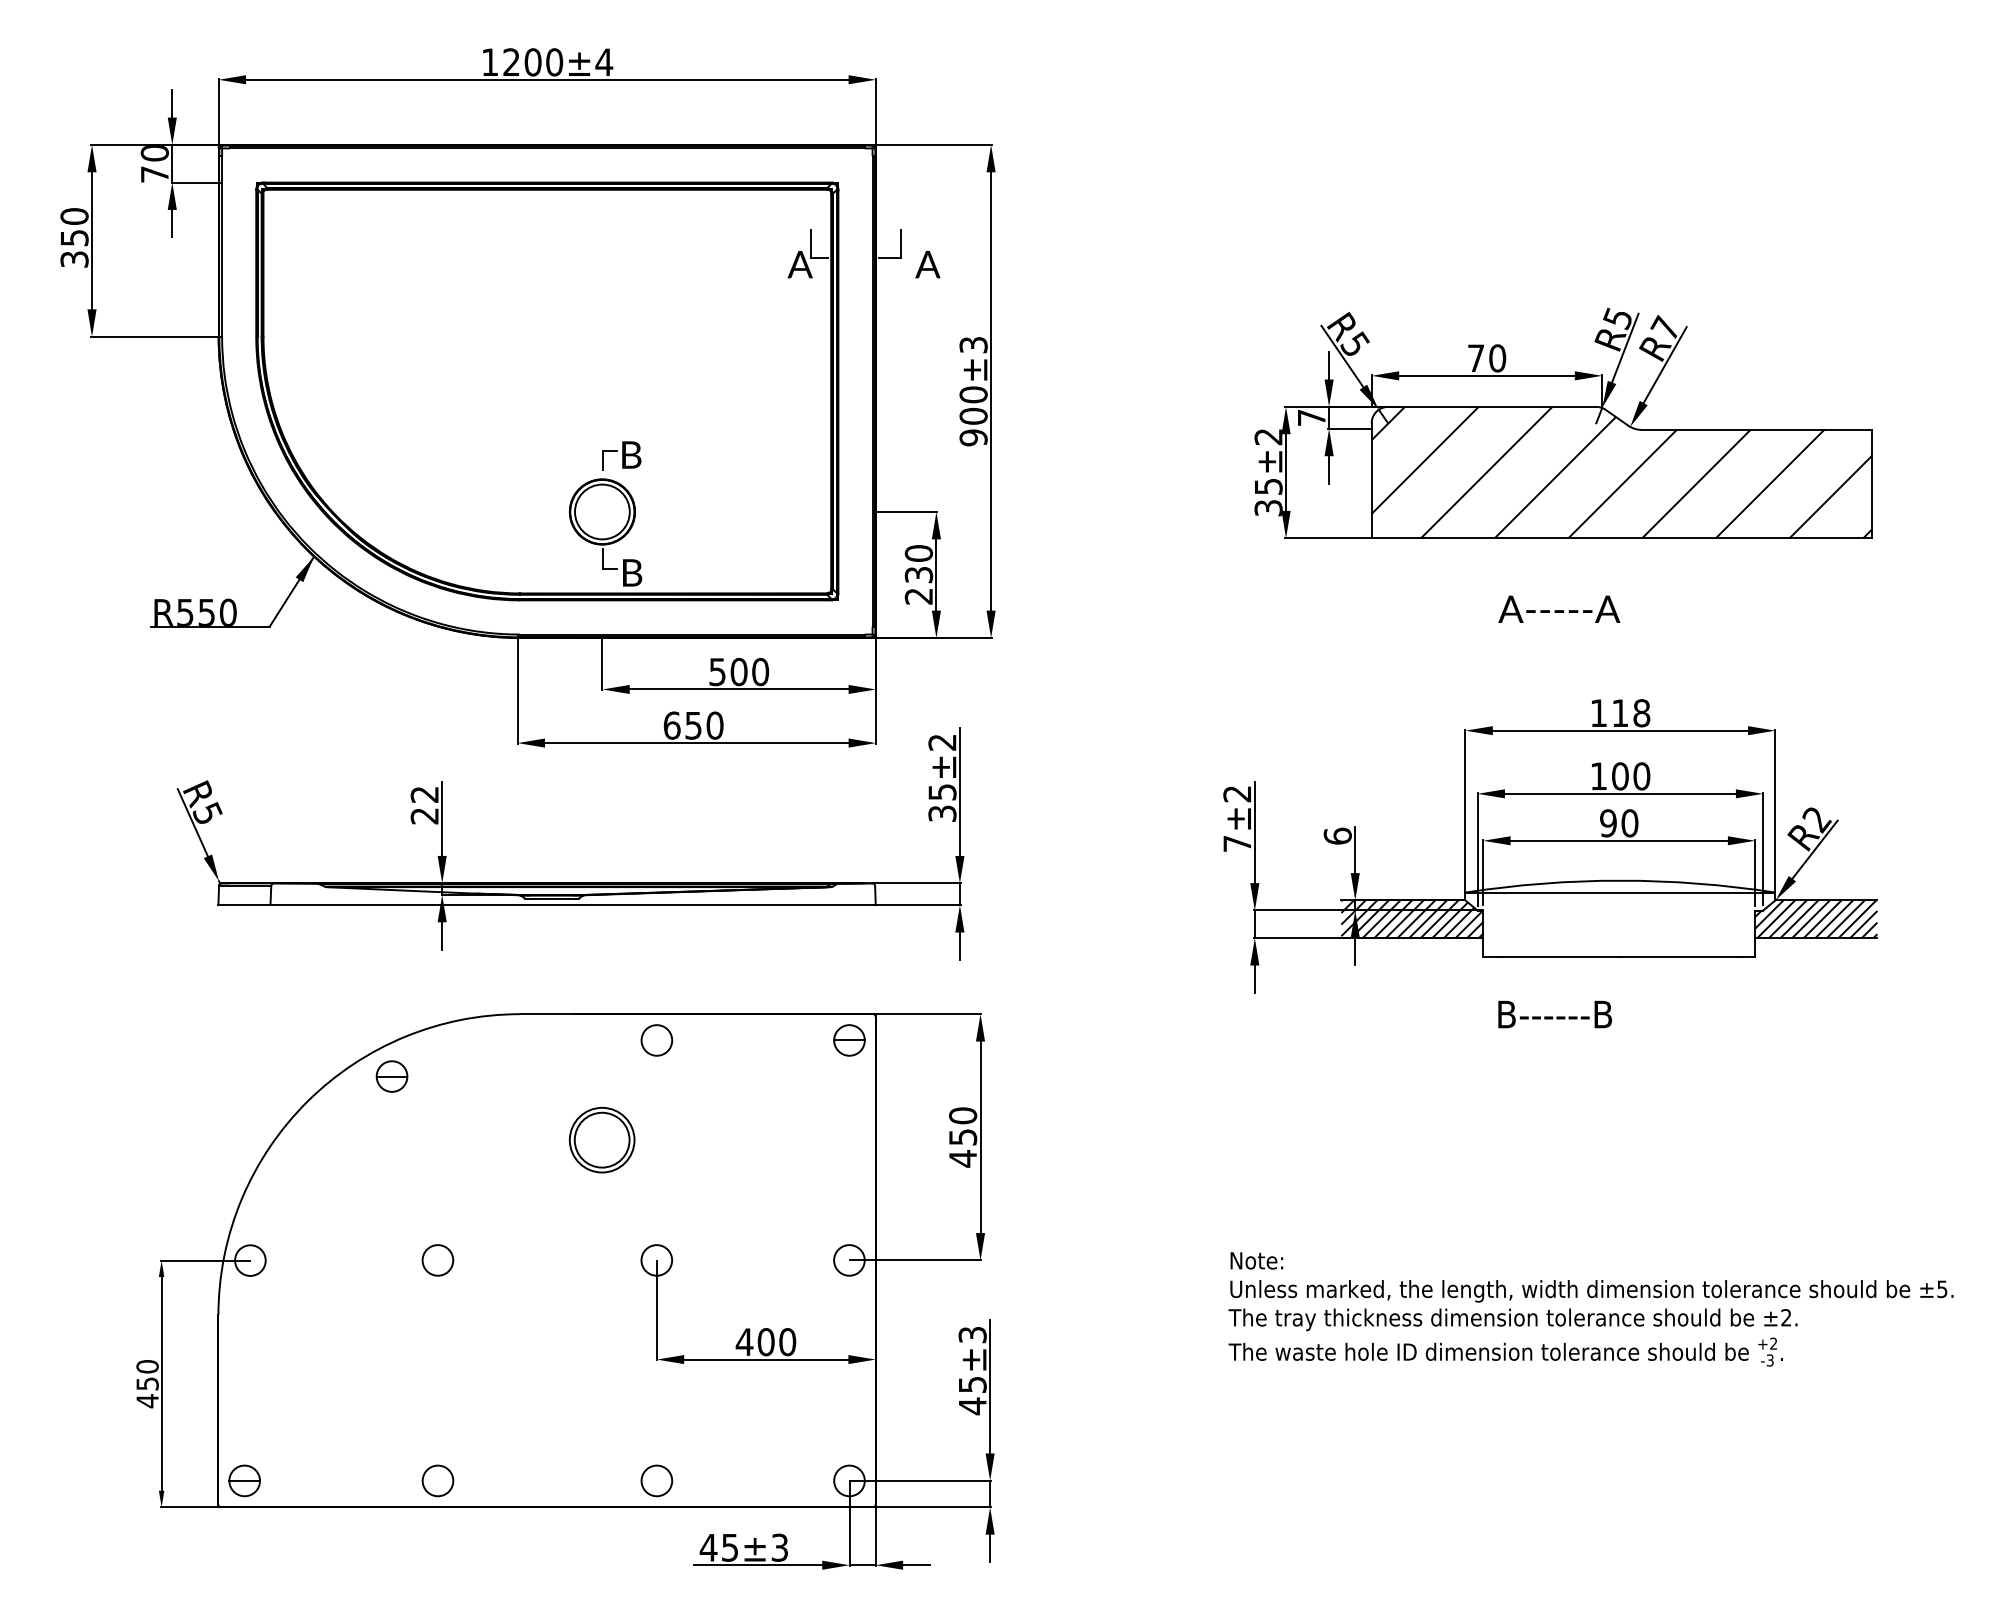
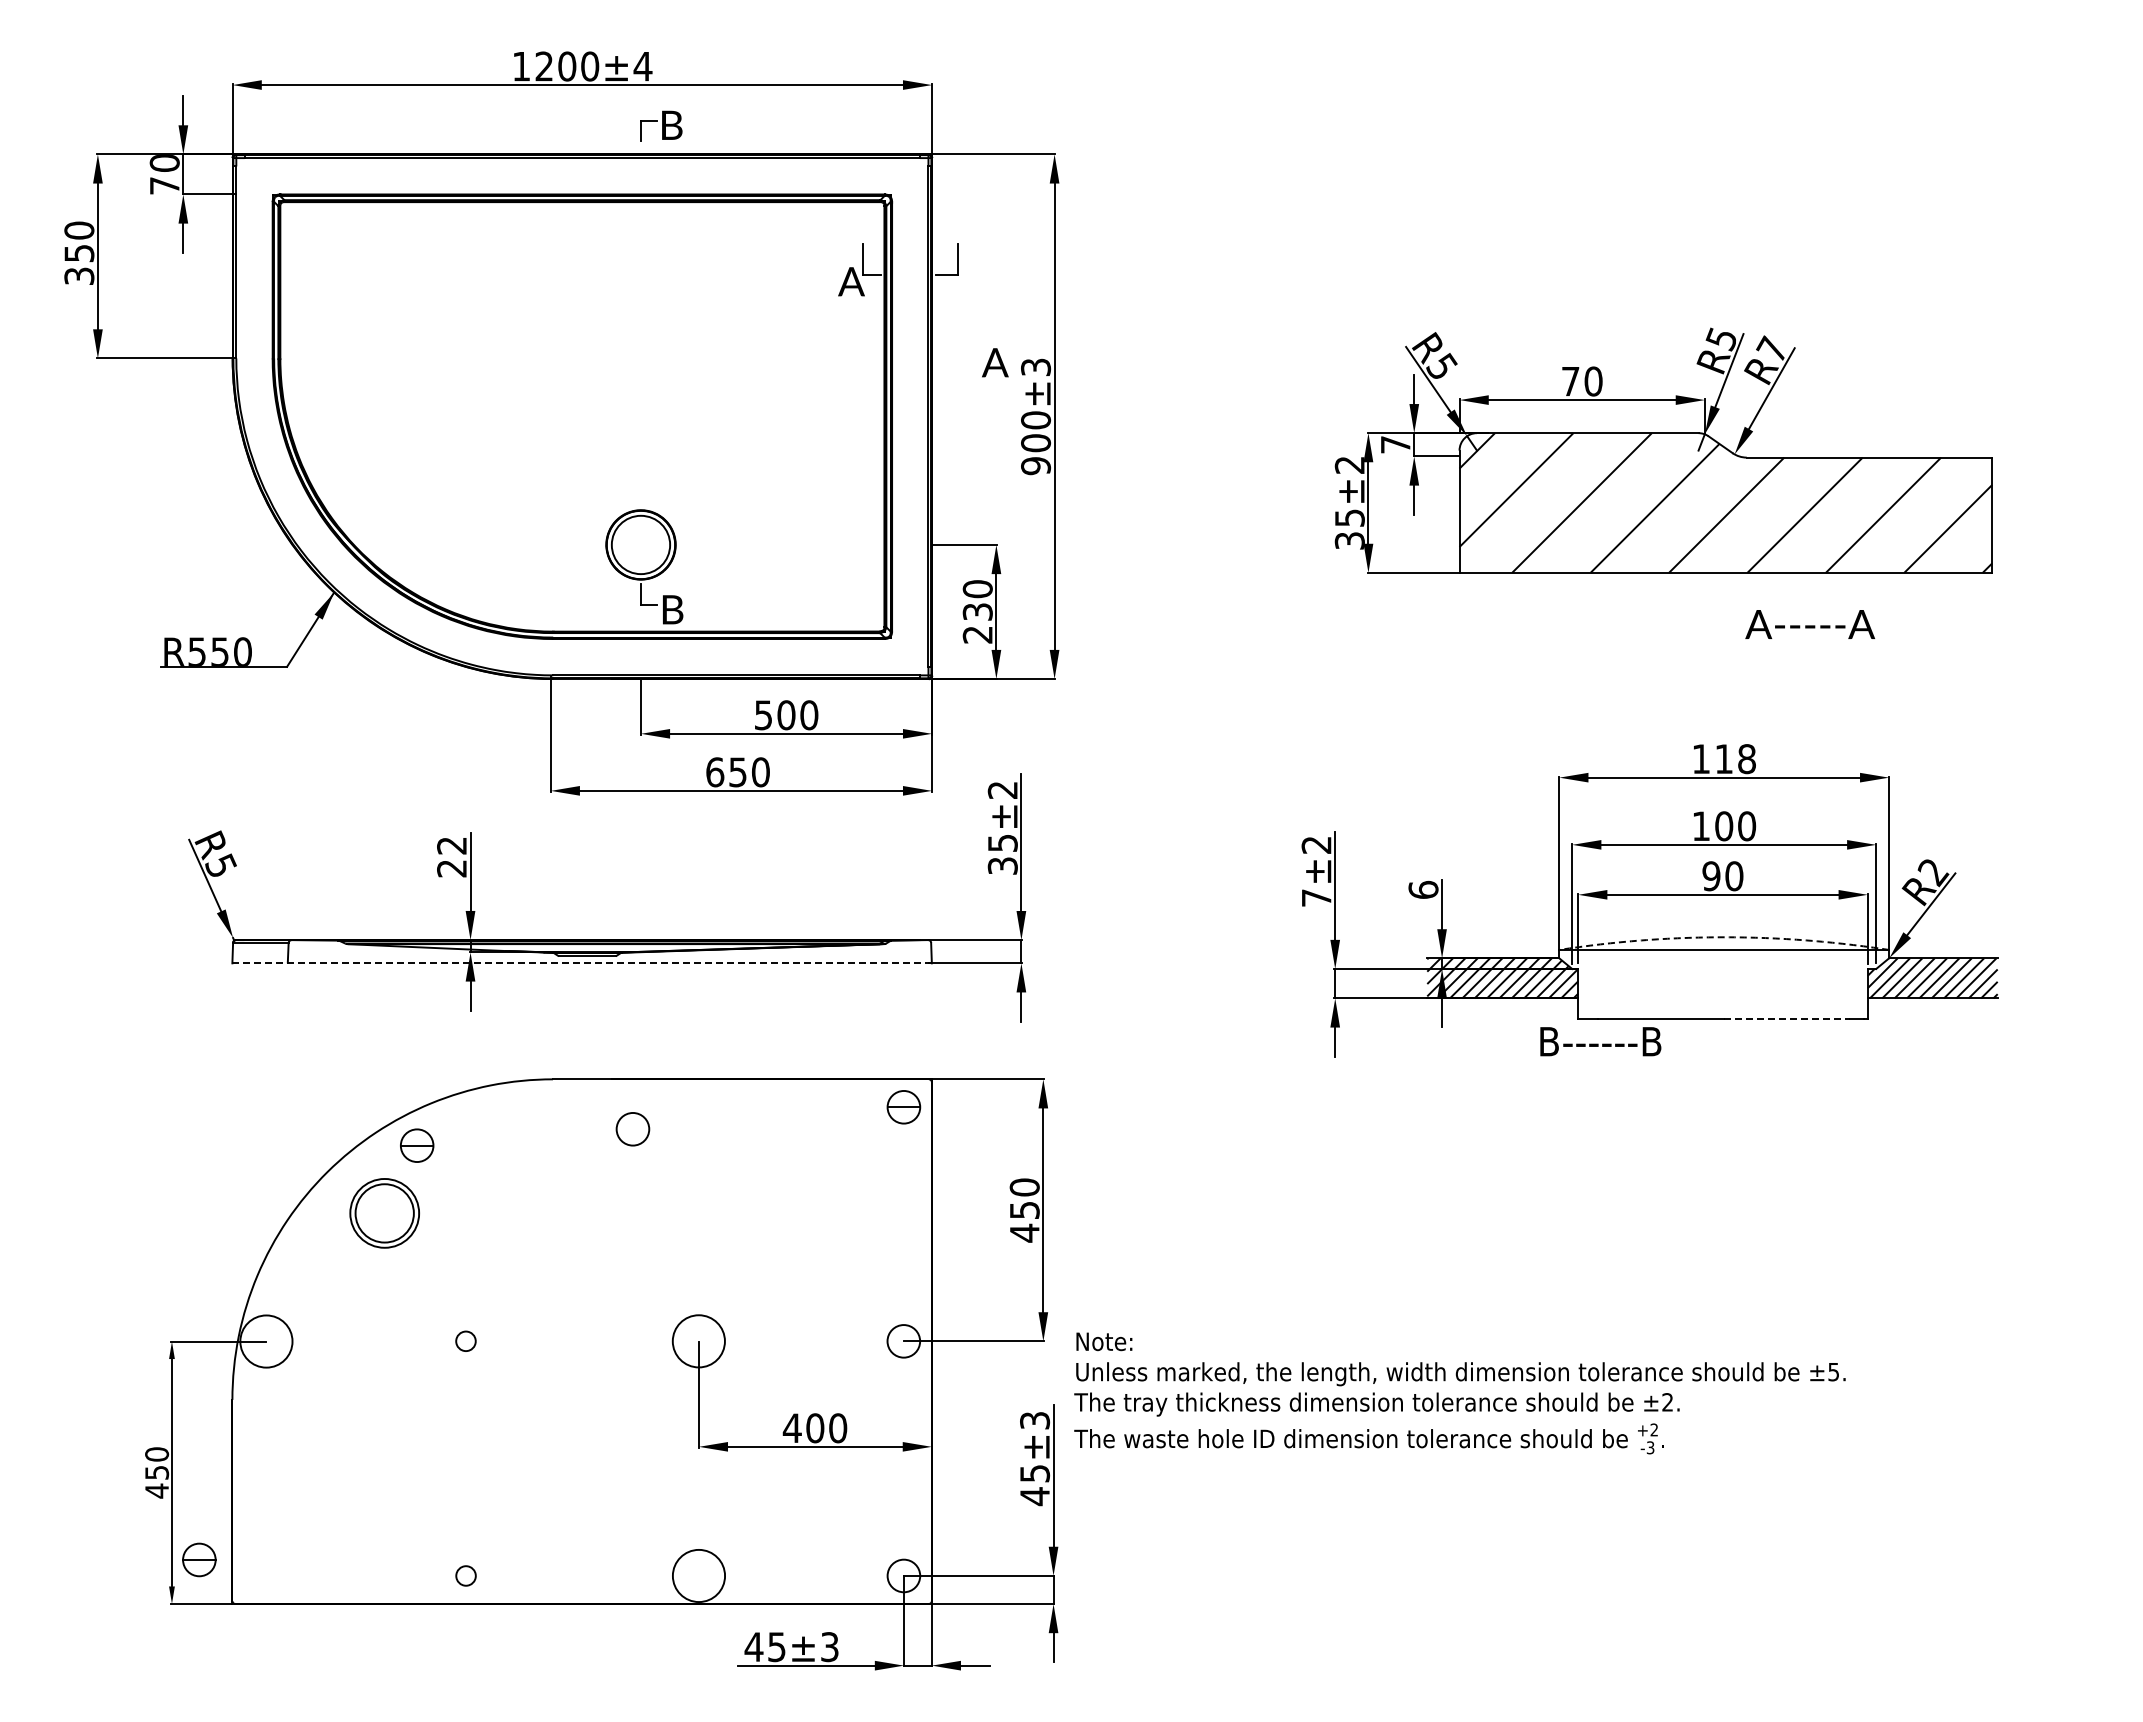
text: (928, 264) -> (995, 362), moved
part: (621, 455) -> (661, 125), moved
text: (1559, 609) -> (1810, 624), moved
arc: (1620, 880) -> (1724, 937), solid -> dashed
line: (547, 905) -> (582, 963), solid -> dashed
line: (1679, 957) -> (1787, 1018), solid -> dashed
text: (1554, 1014) -> (1600, 1041), moved
circle: (656, 1040) -> (632, 1129), moved
part: (601, 1140) -> (384, 1213), moved
circle: (250, 1260) -> (266, 1341), size x1.6
circle: (437, 1260) -> (465, 1341), size x0.6
circle: (656, 1260) -> (698, 1341), size x1.6
text: (1590, 1309) -> (1459, 1393), moved
part: (244, 1480) -> (199, 1559), moved
circle: (437, 1480) -> (465, 1575), size x0.6
circle: (656, 1480) -> (698, 1575), size x1.6

